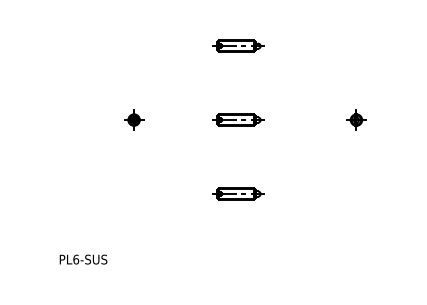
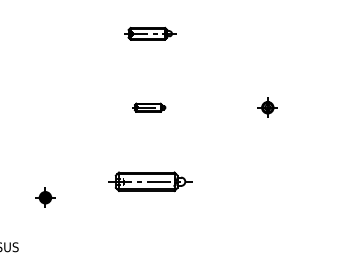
part: (134, 119) -> (45, 197), moved
part: (238, 119) -> (149, 107), size x0.7
part: (238, 193) -> (149, 181), size x1.6

